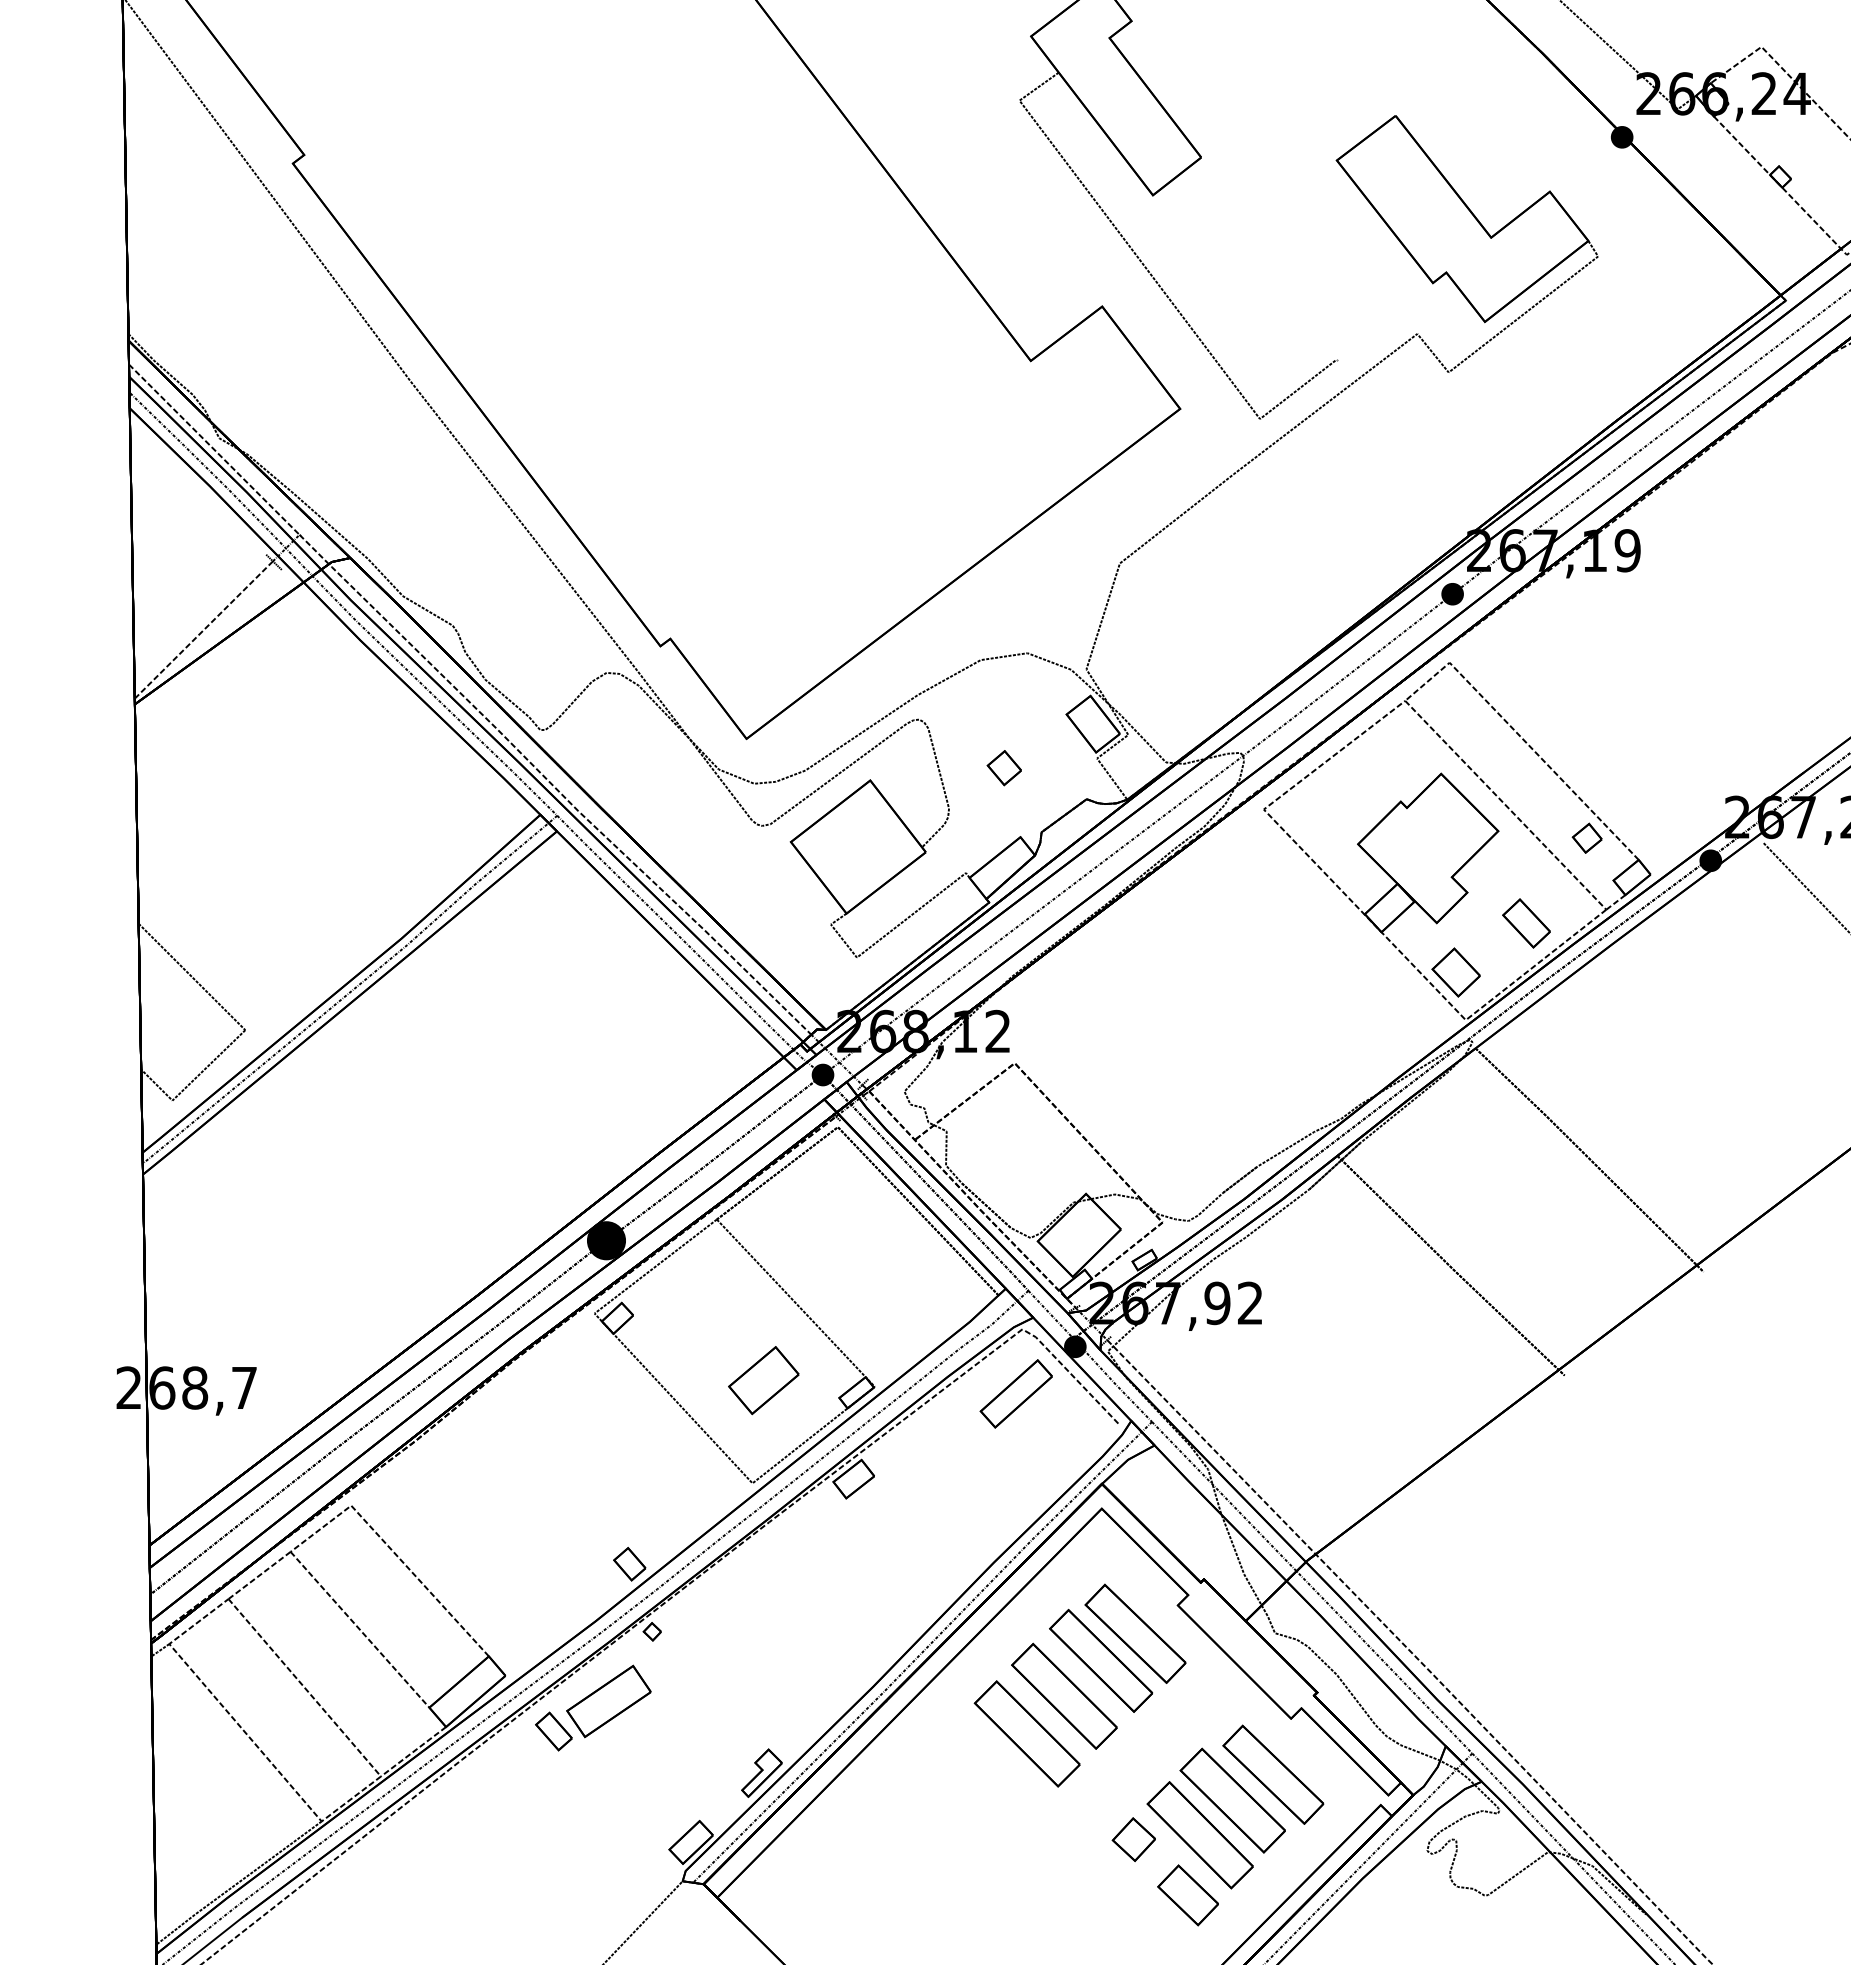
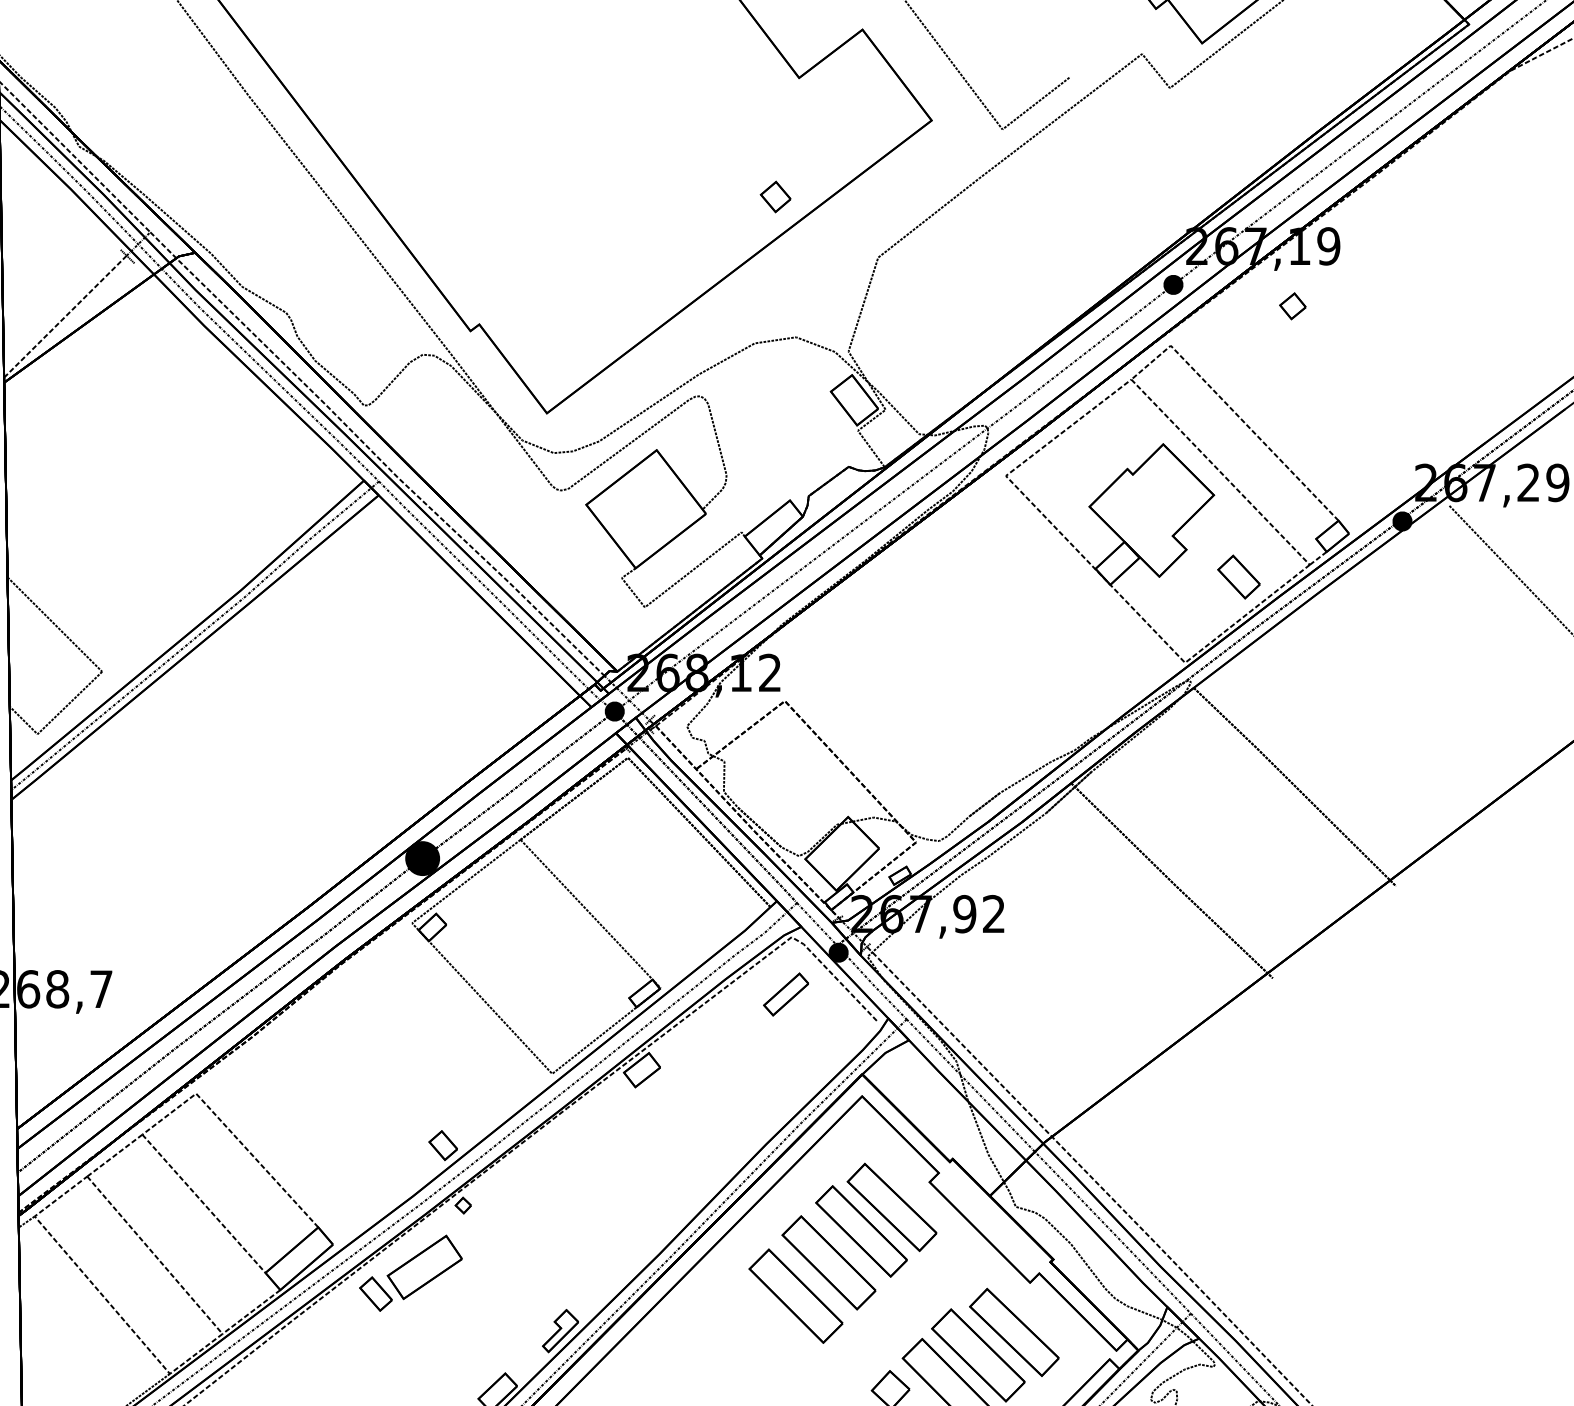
part: (1003, 768) -> (774, 197), moved
part: (1586, 837) -> (1292, 305), moved
part: (1455, 972) -> (1175, 620), removed
part: (763, 1380) -> (561, 982), removed
part: (1015, 1393) -> (785, 994), size x0.7

